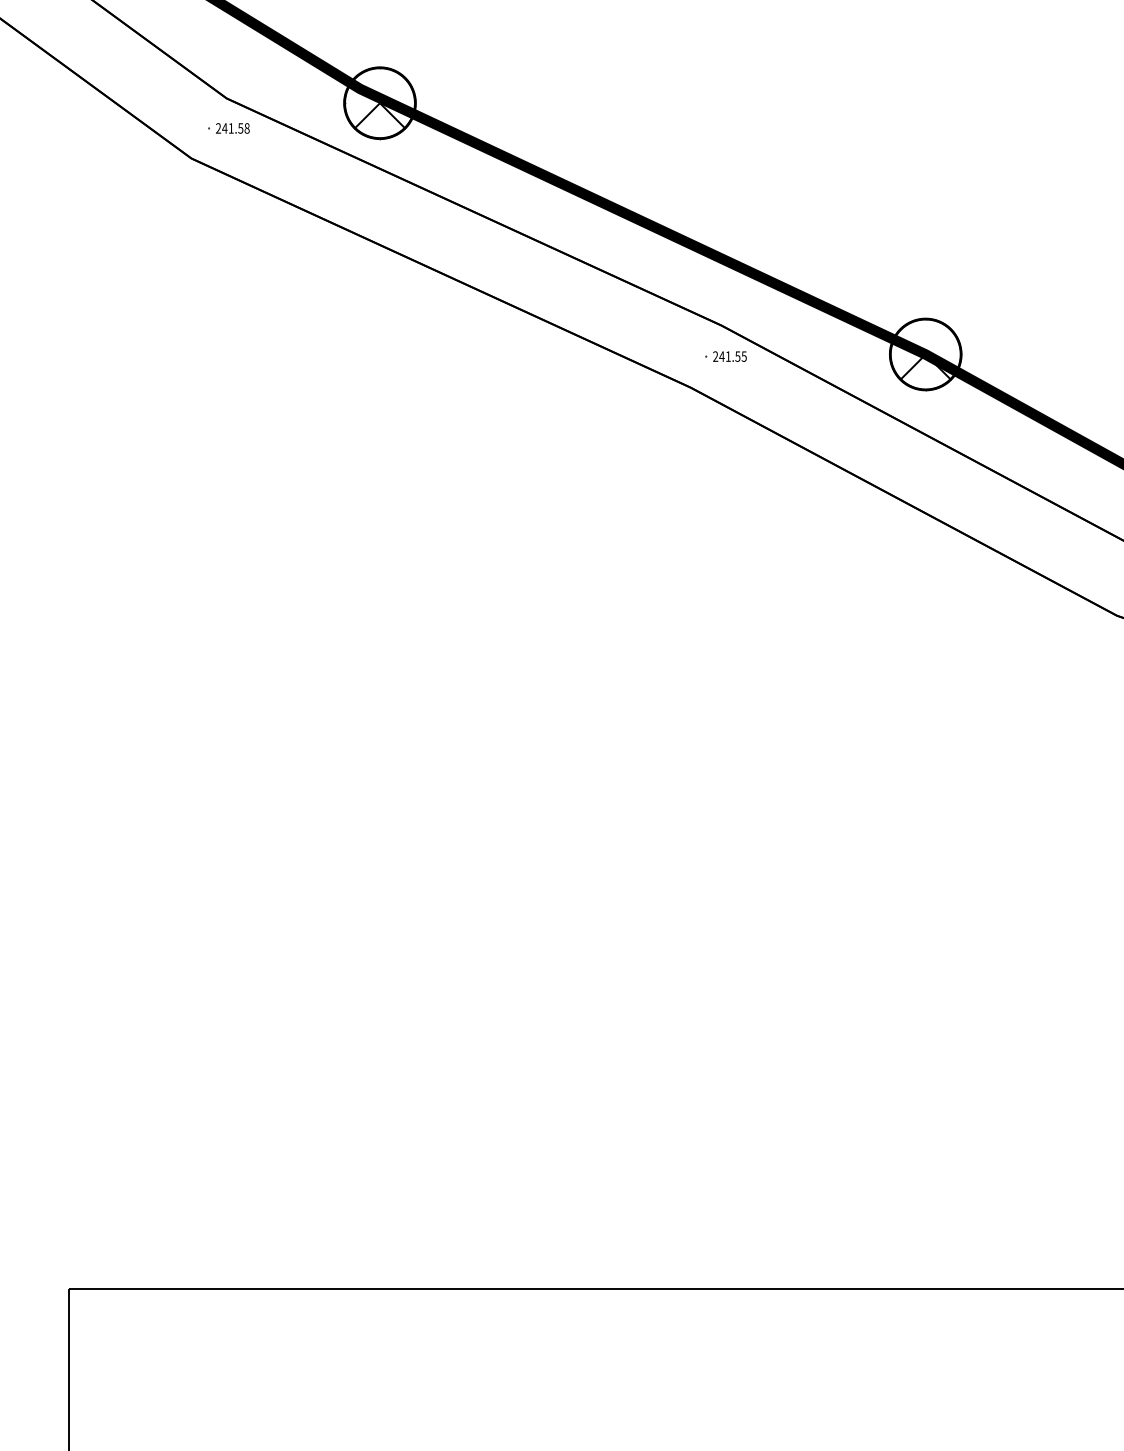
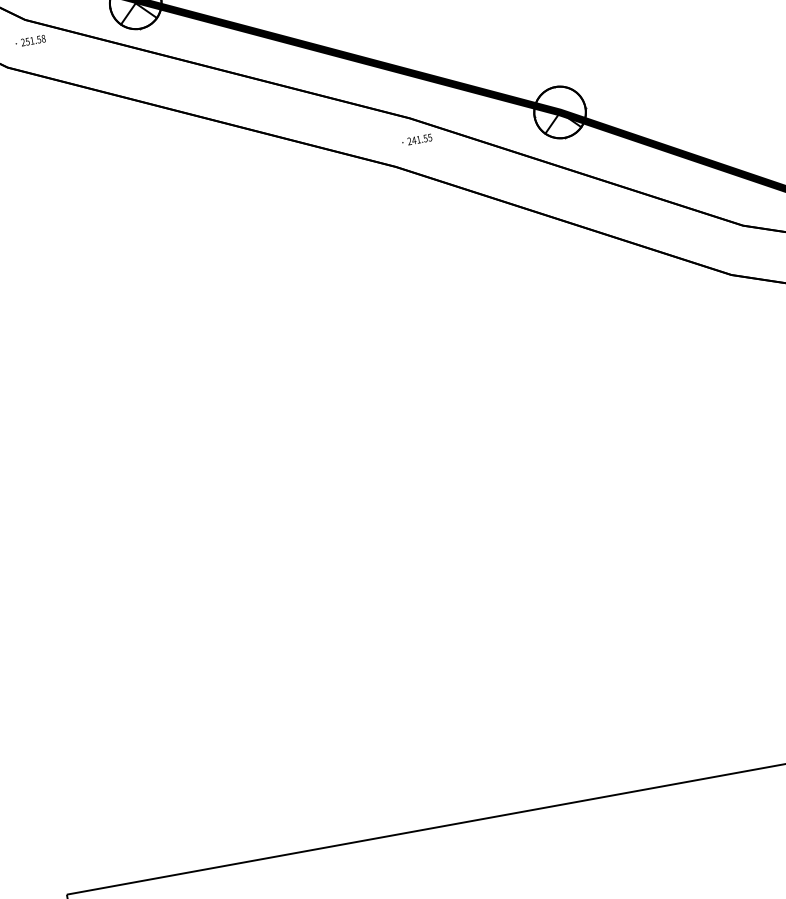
text: (224, 128) -> (27, 41), 241.58 -> 251.58

